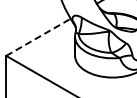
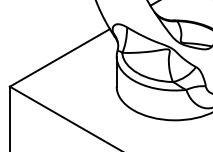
line: (38, 37) -> (59, 58), dashed -> solid

